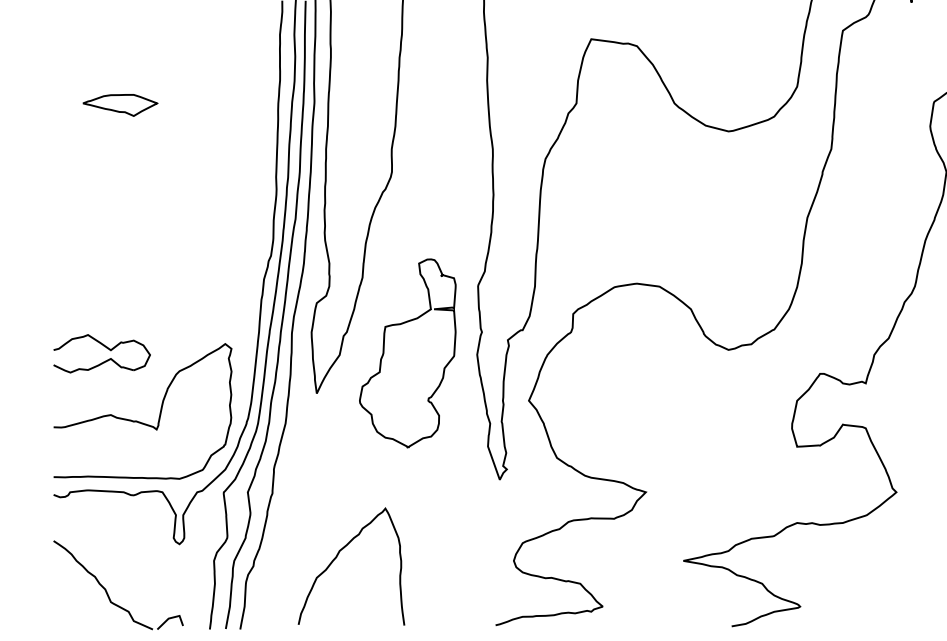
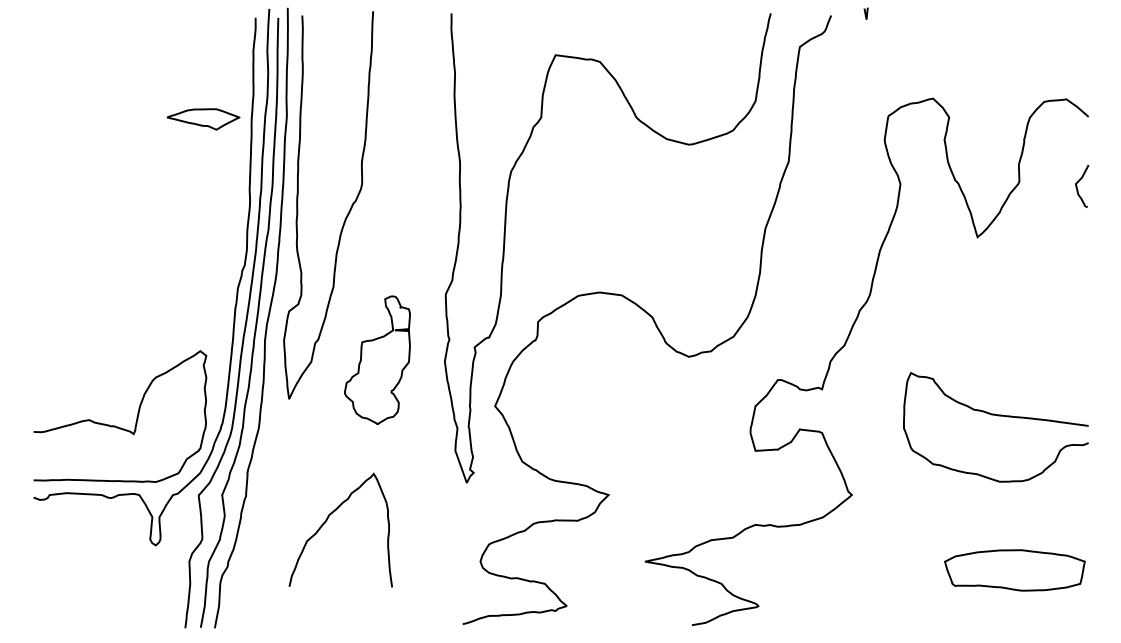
part: (120, 105) -> (203, 119), moved
part: (105, 347) -> (83, 354), removed
part: (407, 353) -> (377, 360), size x0.7
curve: (336, 558) -> (326, 522), moved
part: (107, 590) -> (85, 590), removed

